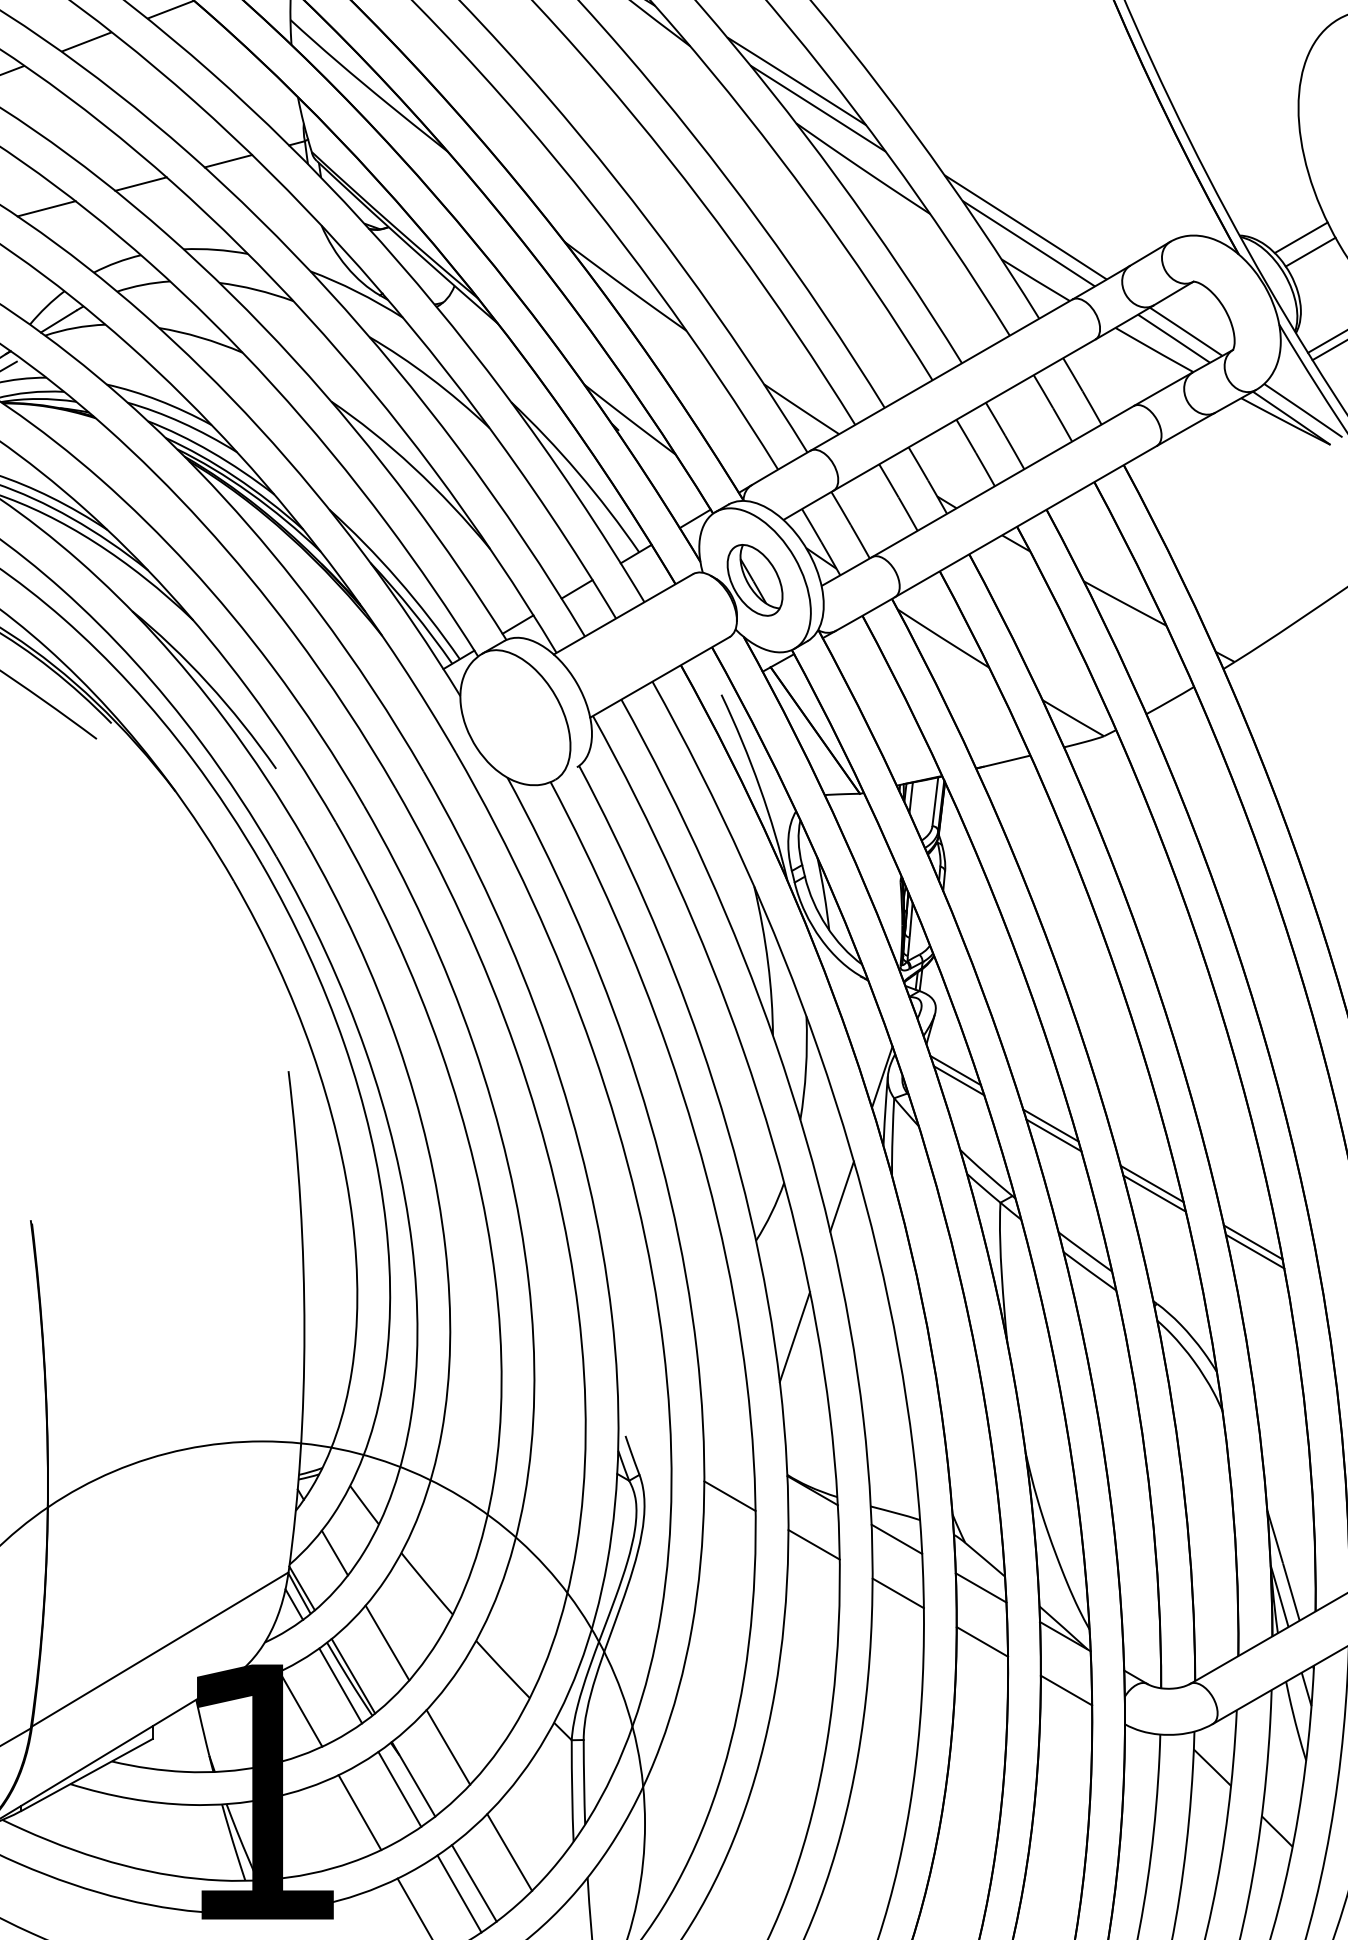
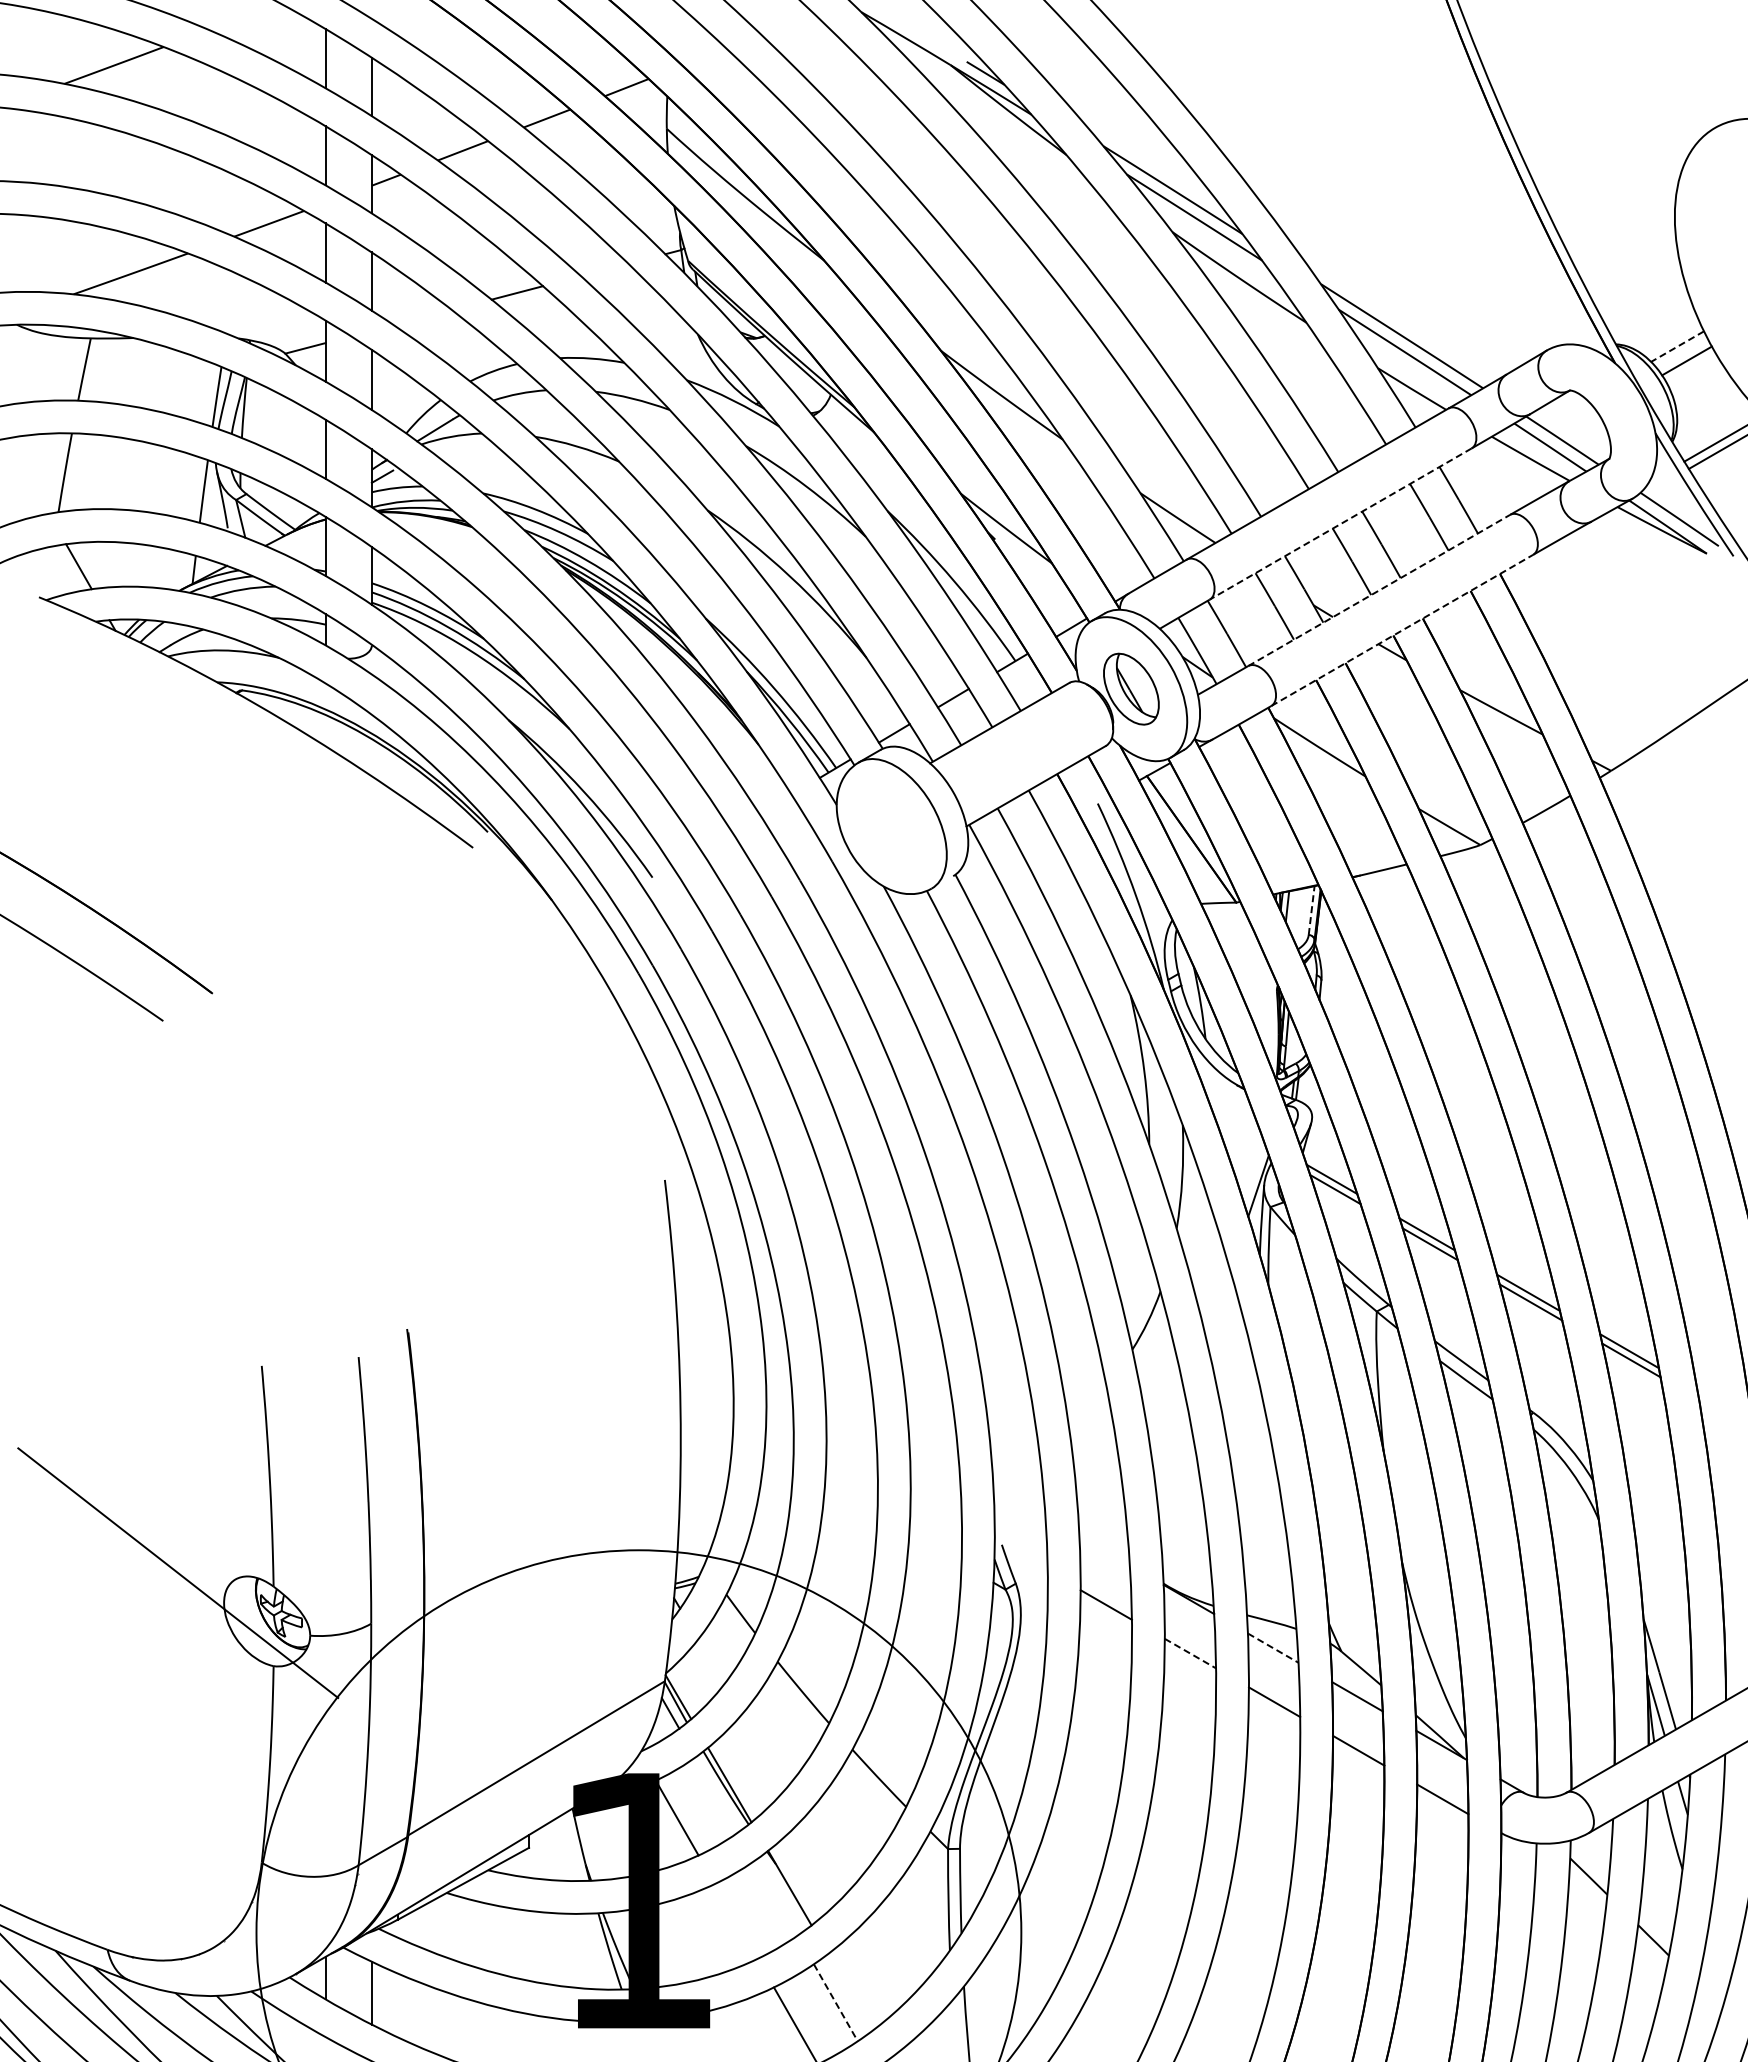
line: (228, 160) -> (604, 269), removed
line: (46, 208) -> (422, 317), removed
line: (1301, 237) -> (1677, 346), solid -> dashed
line: (964, 415) -> (1340, 524), solid -> dashed
line: (1003, 481) -> (1379, 590), solid -> dashed
line: (1026, 521) -> (1402, 630), solid -> dashed
line: (935, 801) -> (1311, 910), solid -> dashed
line: (842, 1196) -> (1218, 1305), removed
line: (795, 1336) -> (1171, 1445), removed
line: (897, 1539) -> (1273, 1648), solid -> dashed
line: (814, 1544) -> (1190, 1653), solid -> dashed
line: (335, 1552) -> (711, 1661), removed
line: (387, 1642) -> (763, 1751), removed
line: (340, 1685) -> (716, 1794), removed
line: (448, 1746) -> (824, 1855), removed
line: (399, 1788) -> (775, 1897), removed
line: (359, 1812) -> (735, 1921), removed
line: (509, 1852) -> (885, 1961), removed
line: (474, 1882) -> (850, 1991), removed
line: (460, 1894) -> (836, 2003), solid -> dashed

